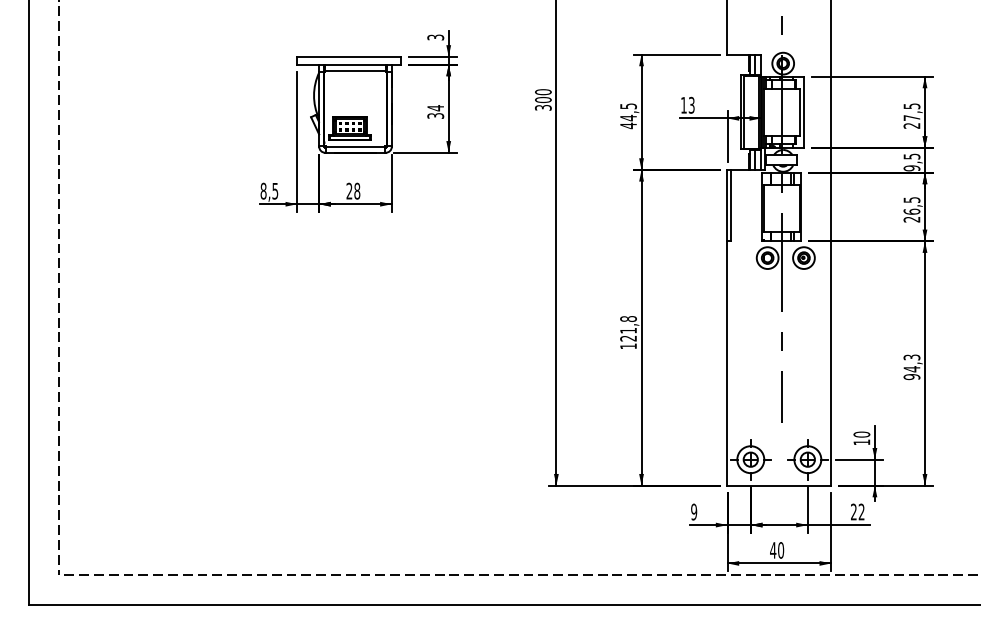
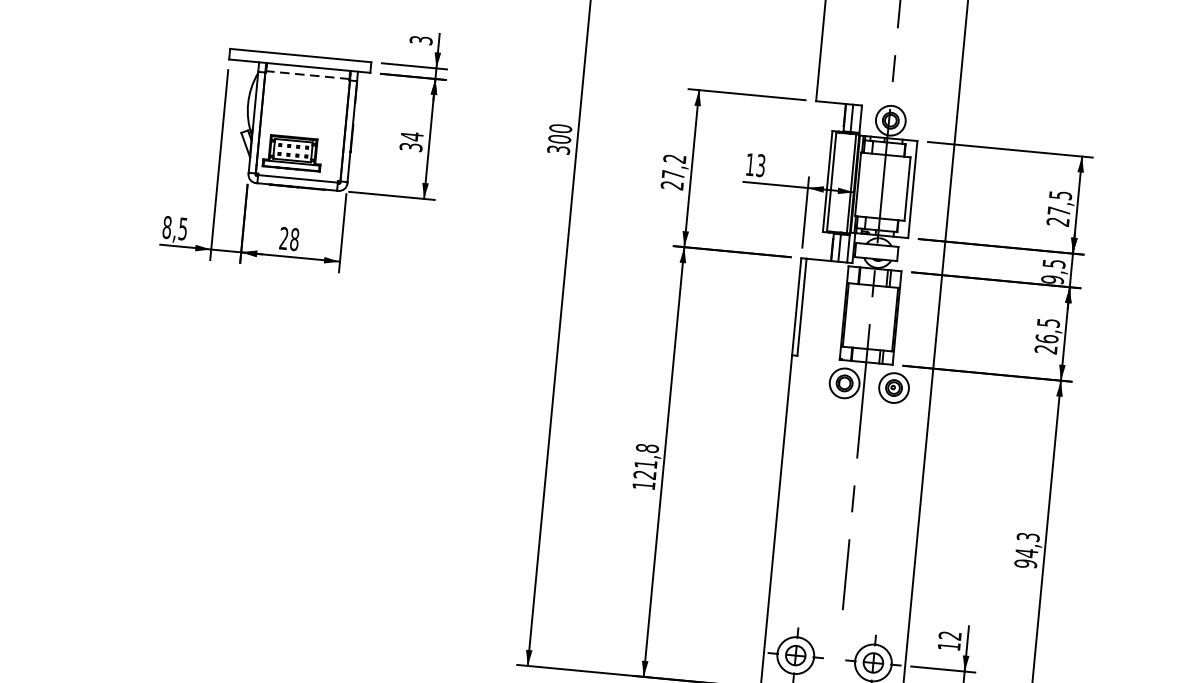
line: (355, 70) -> (307, 75), solid -> dashed
text: (628, 116) -> (673, 172), 44,5 -> 27,2
text: (861, 434) -> (949, 635), 10 -> 12

